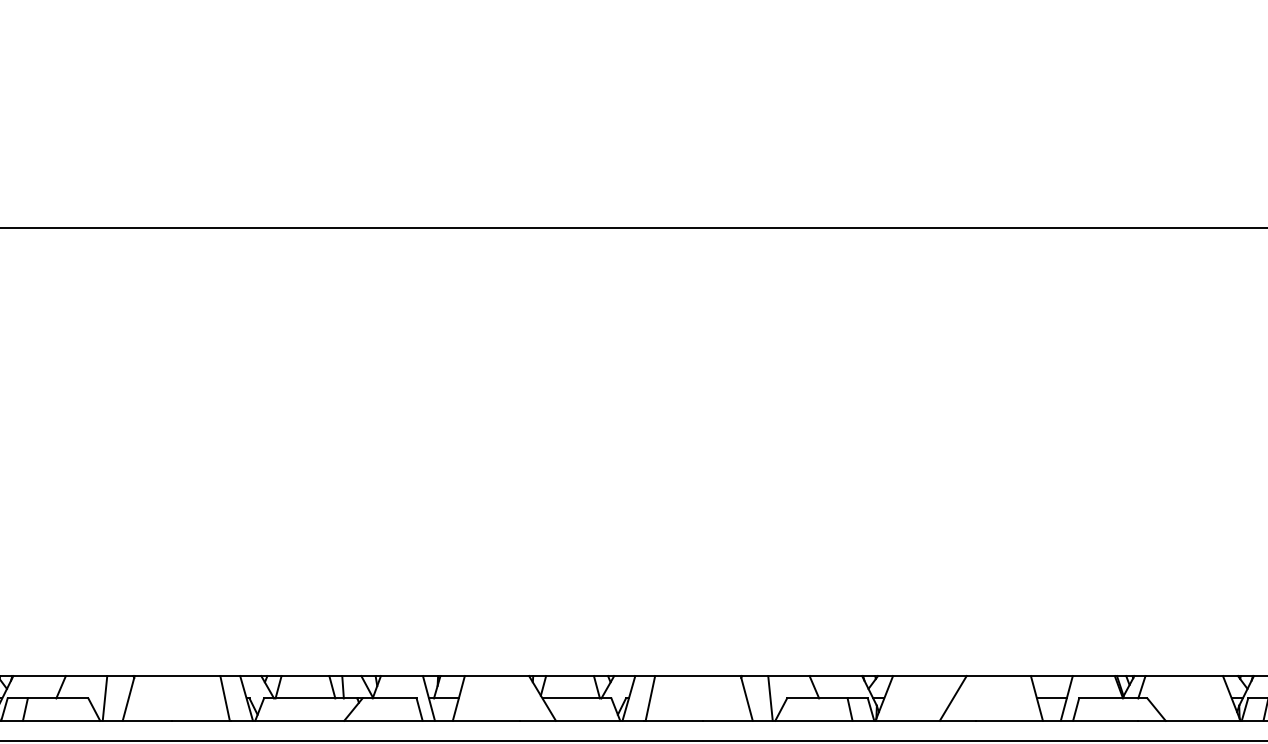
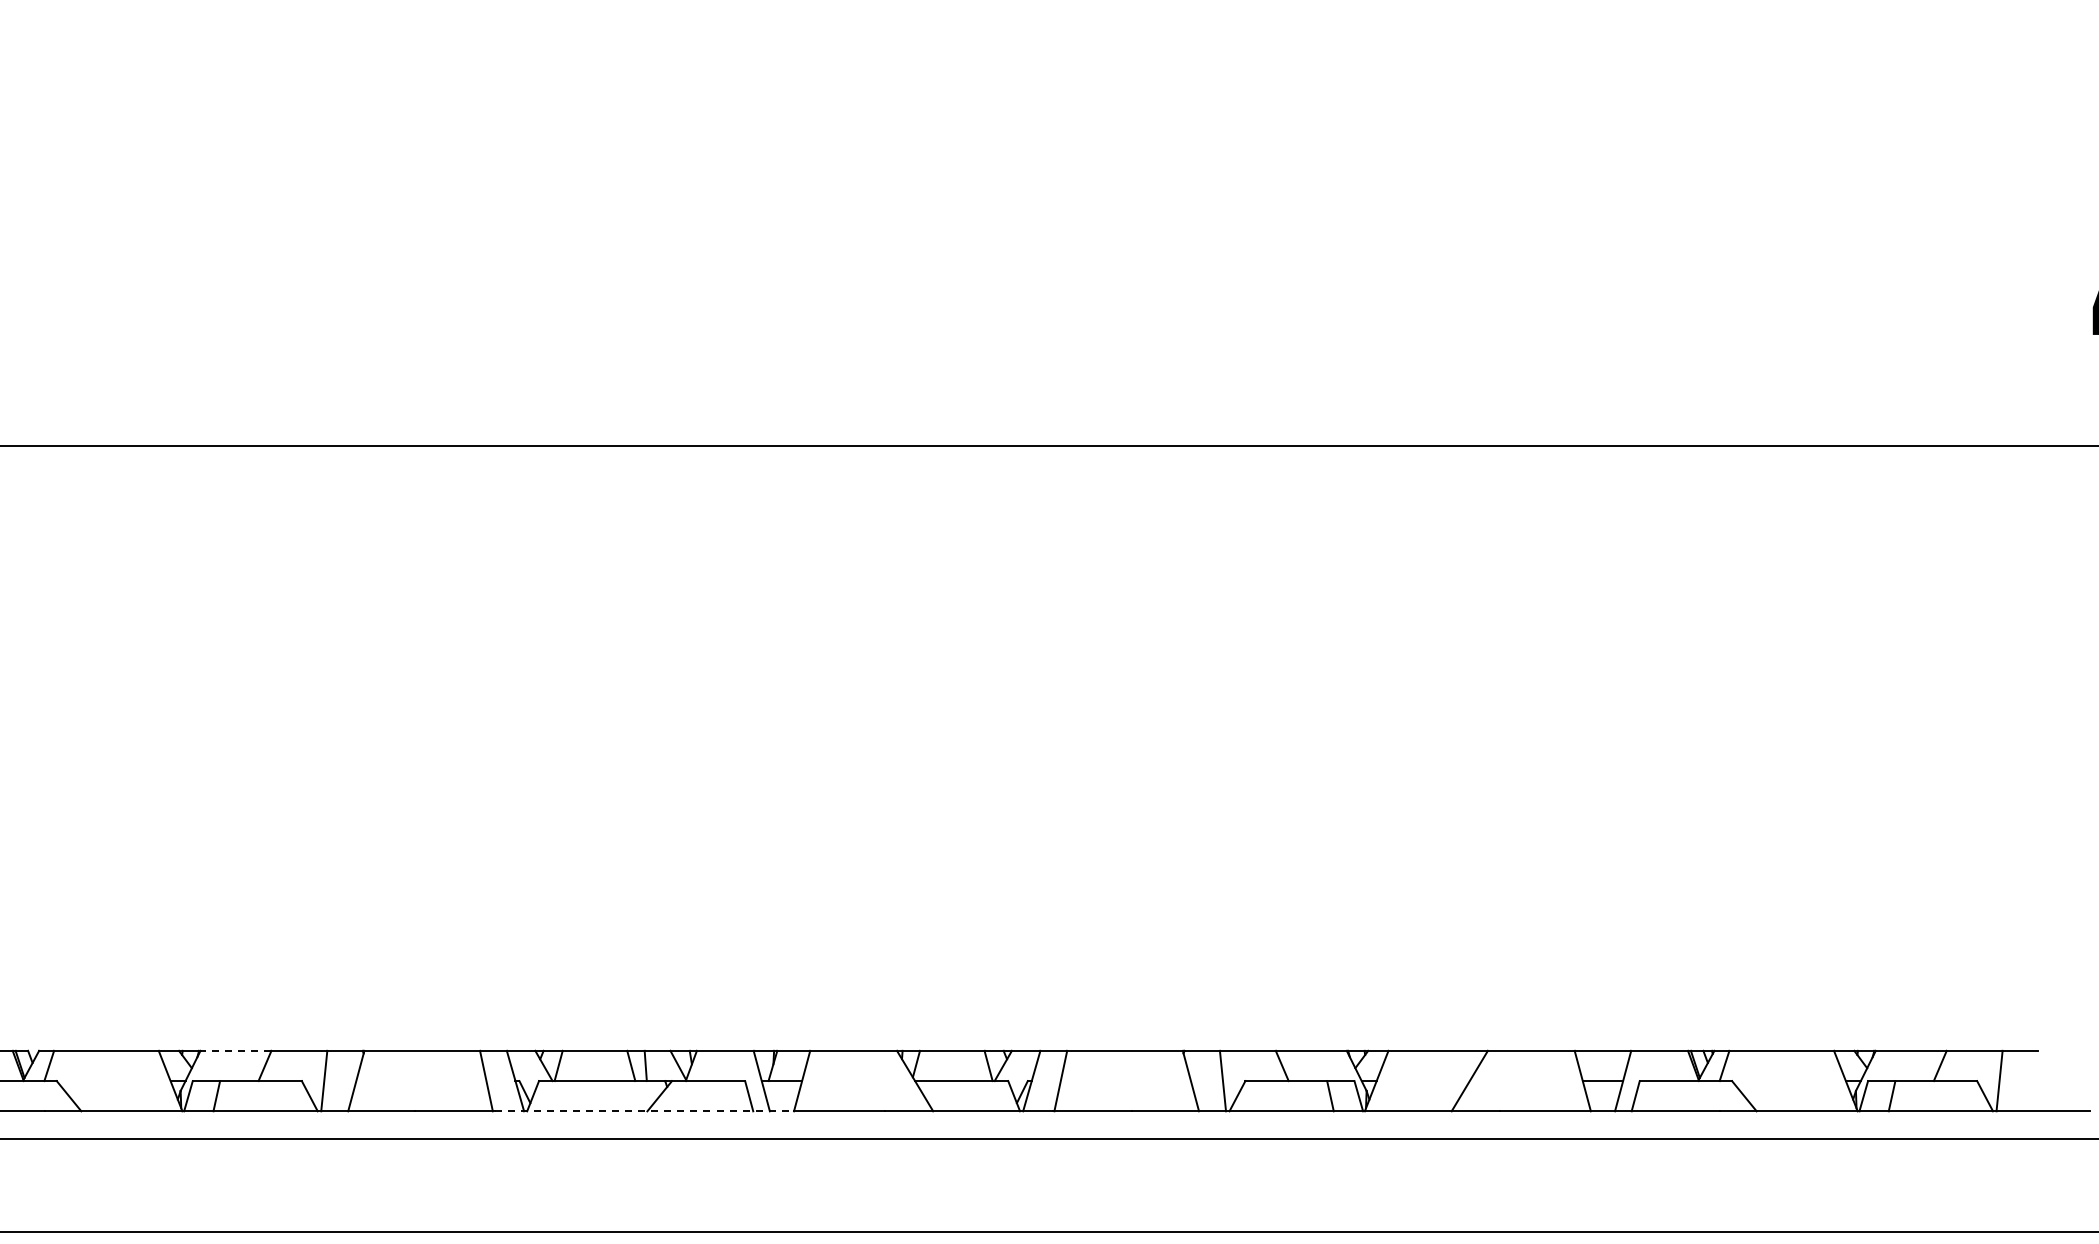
line: (39, 675) -> (235, 1050), solid -> dashed
line: (342, 720) -> (644, 1111), solid -> dashed

